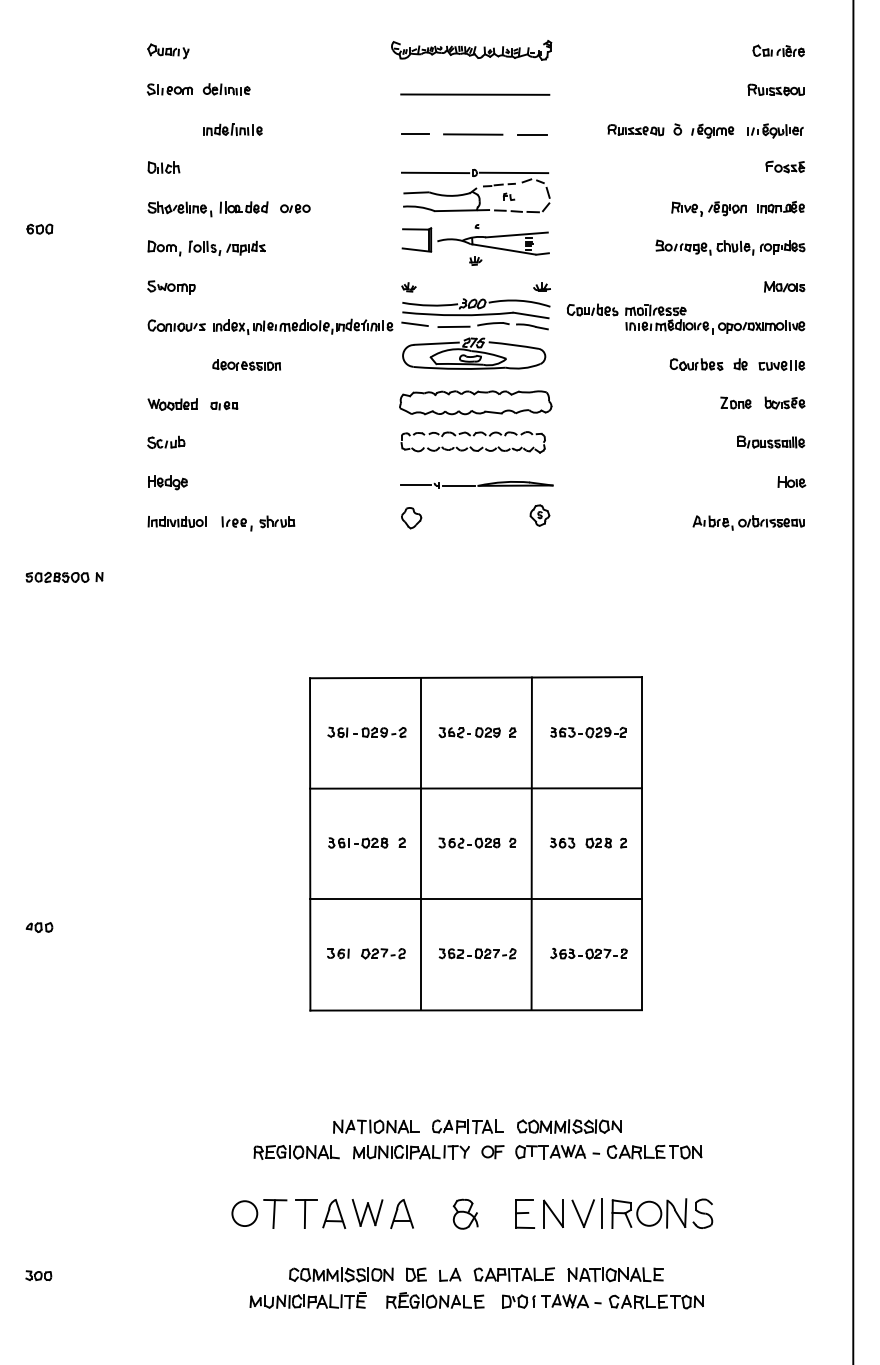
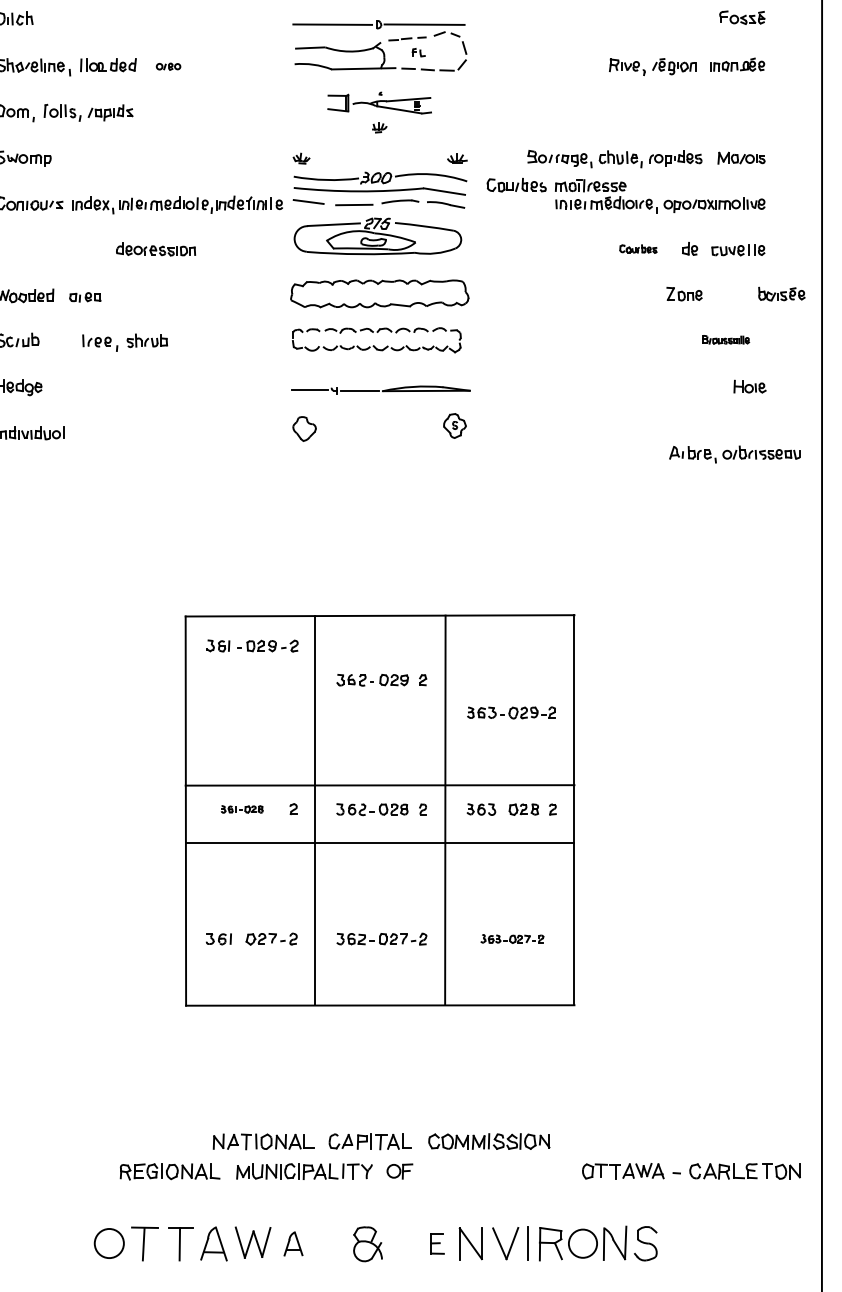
part: (295, 208) -> (168, 66), size x0.7
part: (475, 239) -> (379, 102), size x0.6
part: (730, 247) -> (614, 158), moved
part: (246, 364) -> (155, 249), moved
part: (696, 364) -> (638, 249), size x0.6
part: (784, 402) -> (781, 293), moved
part: (771, 441) -> (726, 339), size x0.6
part: (748, 522) -> (734, 453), moved
part: (258, 523) -> (125, 342), moved
part: (366, 732) -> (251, 646), moved
part: (588, 732) -> (511, 712), moved
line: (475, 788) -> (379, 785), moved
part: (358, 842) -> (242, 808), size x0.6
line: (475, 899) -> (379, 844), moved
part: (588, 953) -> (511, 938), size x0.7
part: (608, 1151) -> (691, 1170), moved
part: (401, 1213) -> (292, 1243), size x0.7
part: (524, 1213) -> (436, 1243), size x0.6

